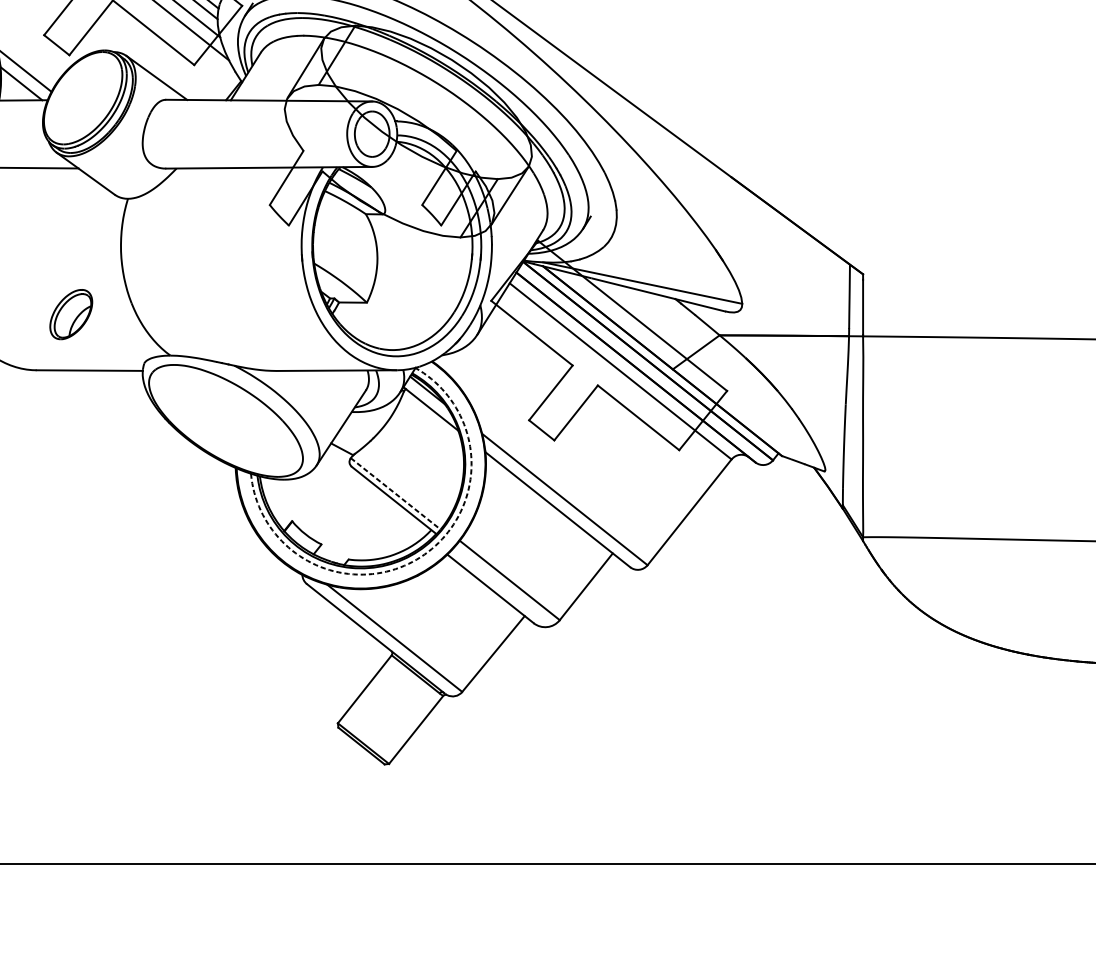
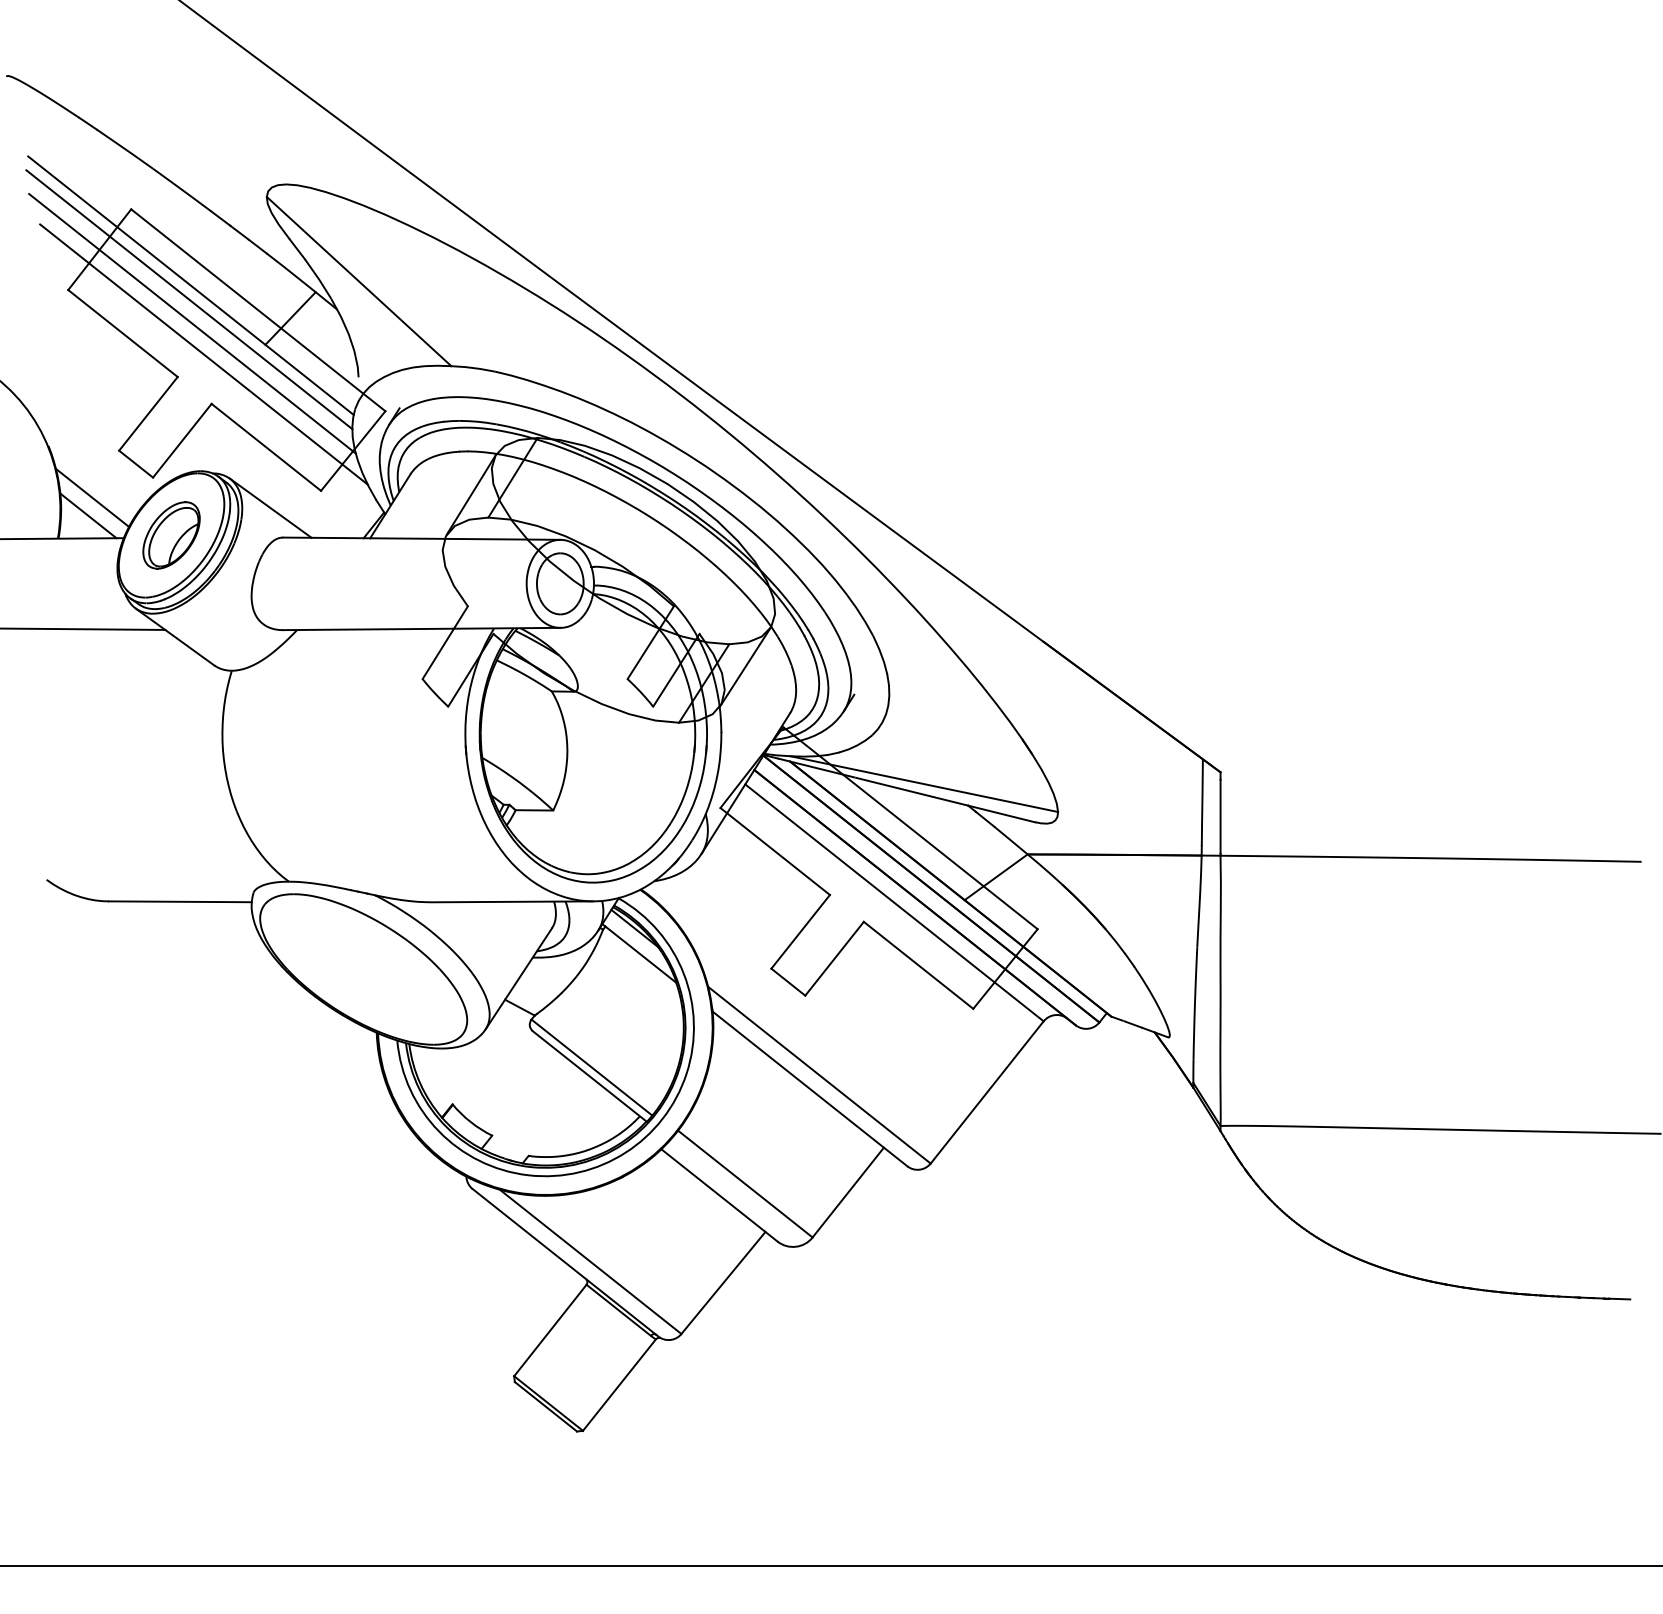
part: (71, 314) -> (171, 535), moved
line: (396, 493) -> (592, 1067), dashed -> solid
arc: (420, 556) -> (625, 1152), dashed -> solid

